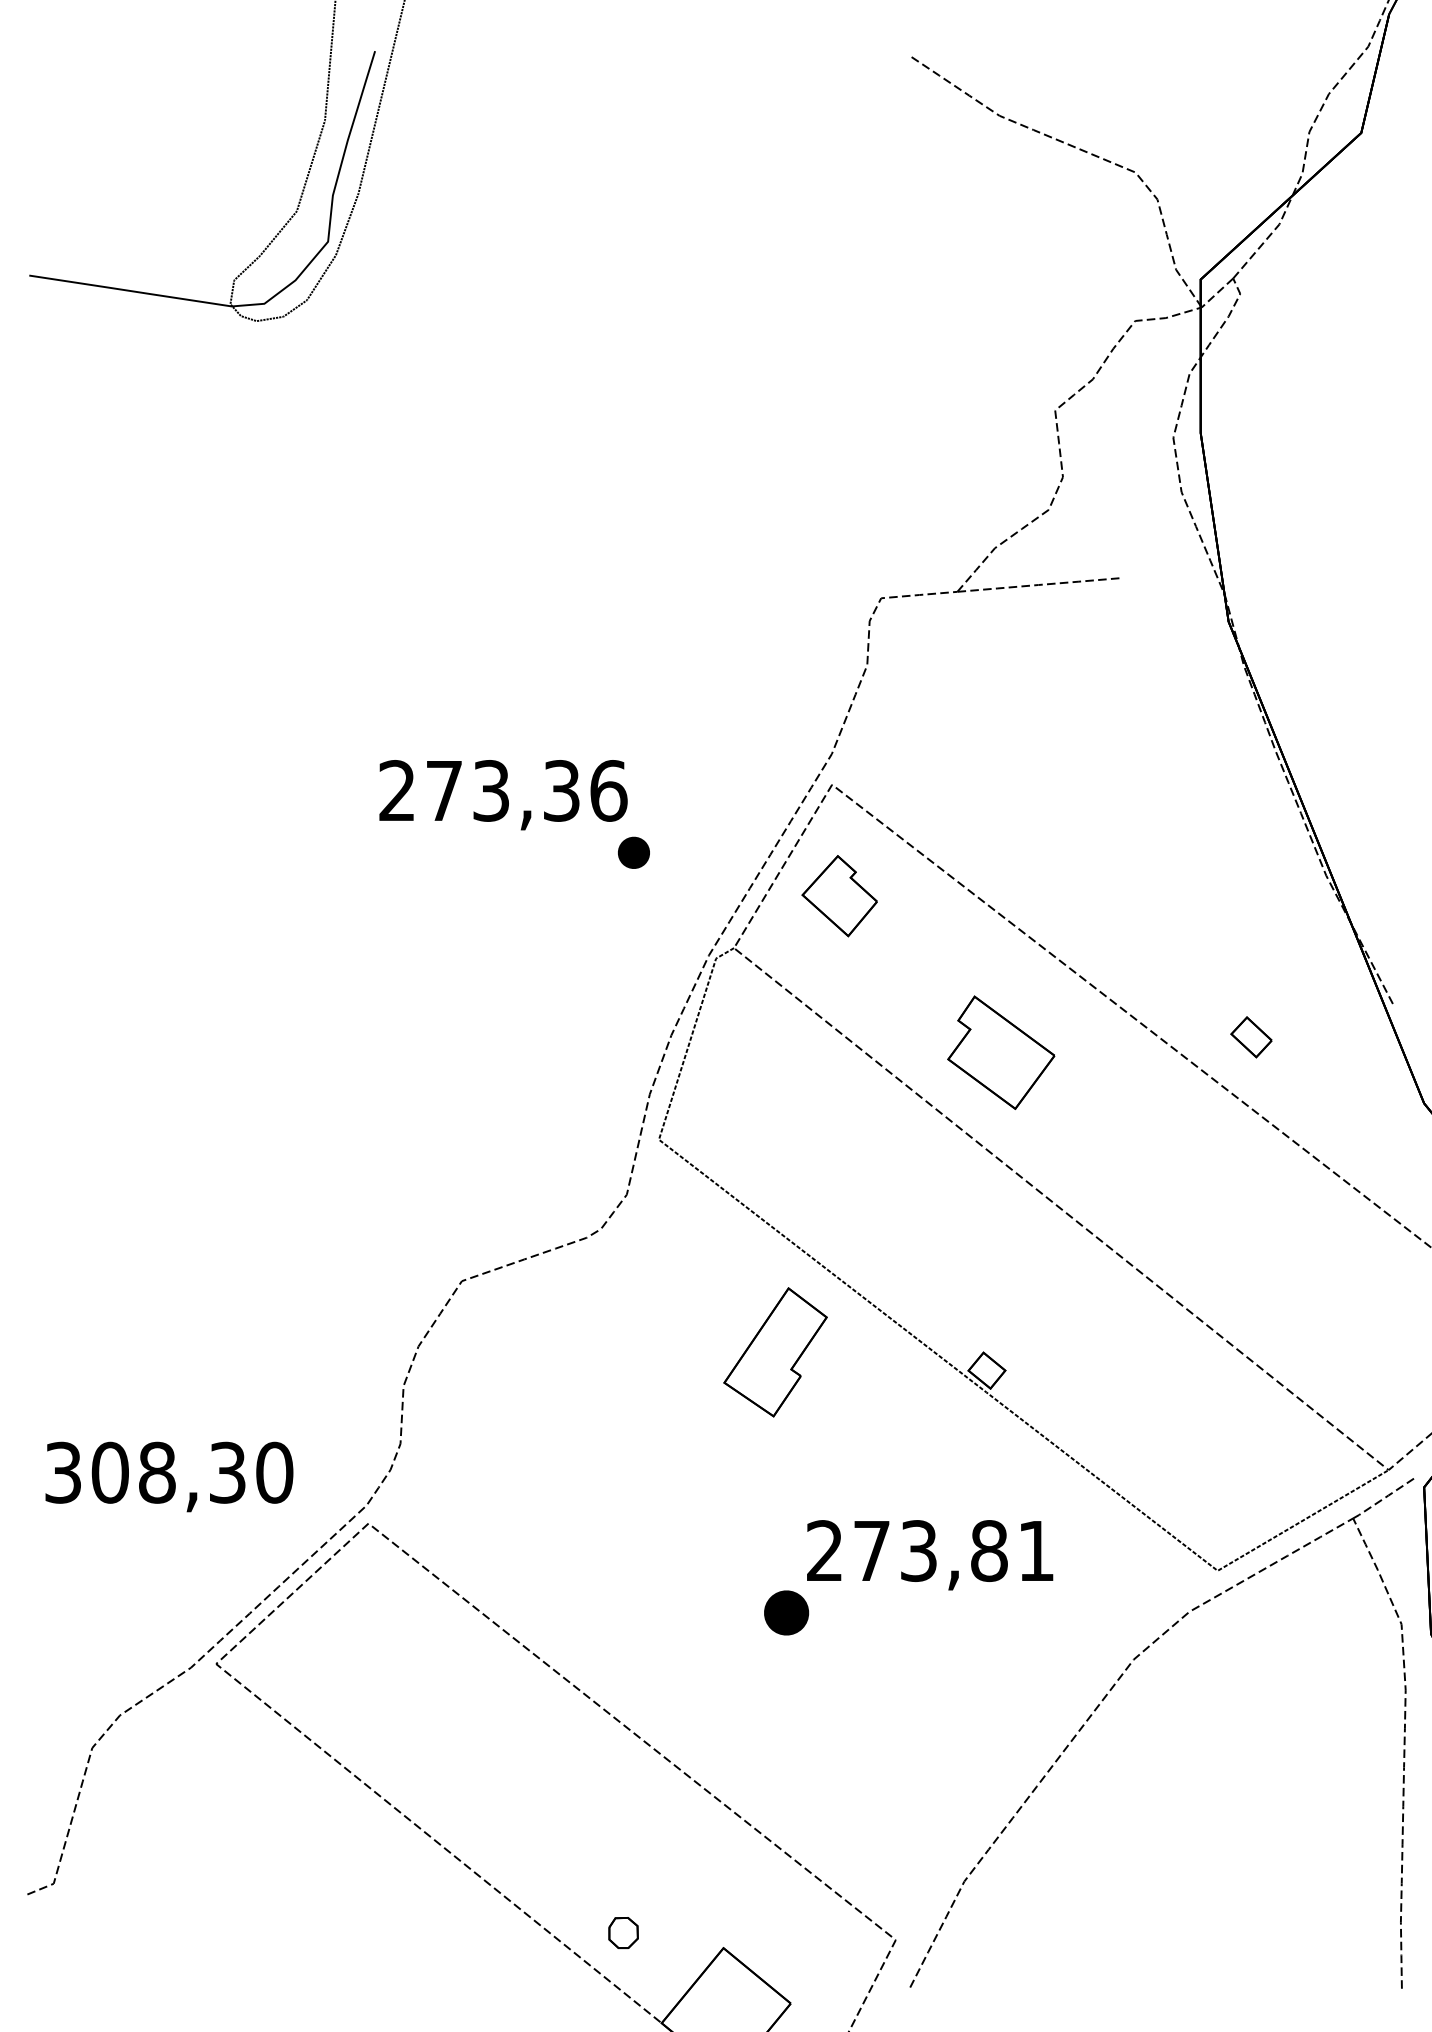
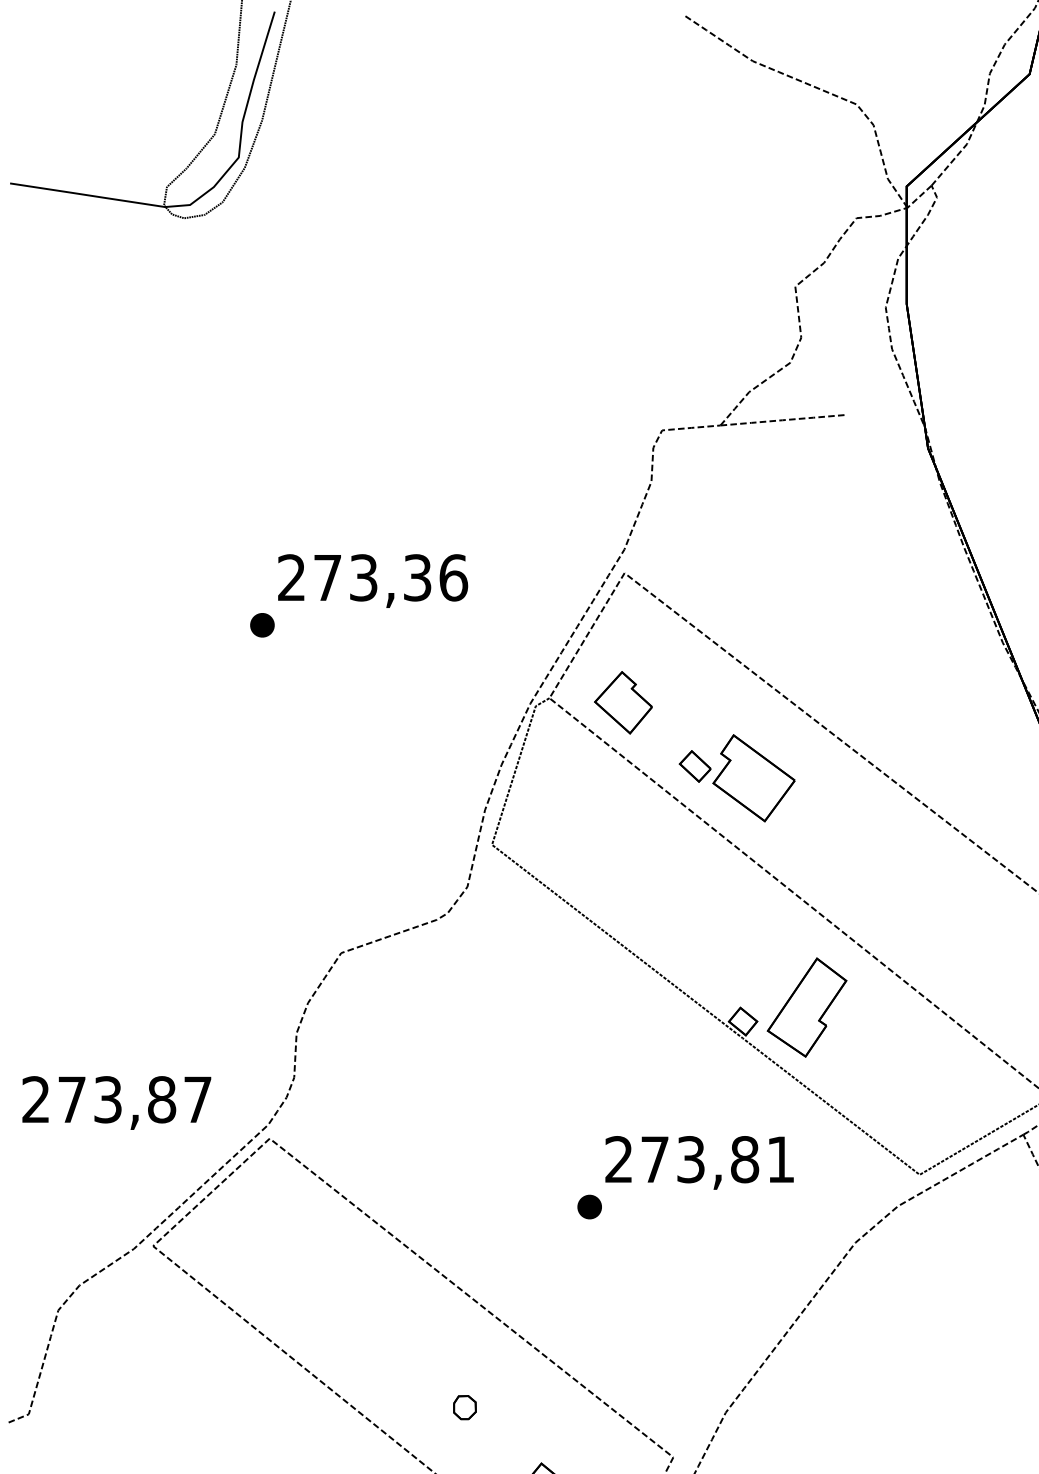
part: (633, 852) -> (262, 625), moved
part: (839, 896) -> (623, 703), moved
part: (1251, 1037) -> (695, 766), moved
part: (775, 1352) -> (807, 1007), moved
text: (169, 1472) -> (117, 1099), 308,30 -> 273,87
part: (786, 1612) -> (589, 1206), size x0.71
part: (623, 1932) -> (464, 1407), moved

